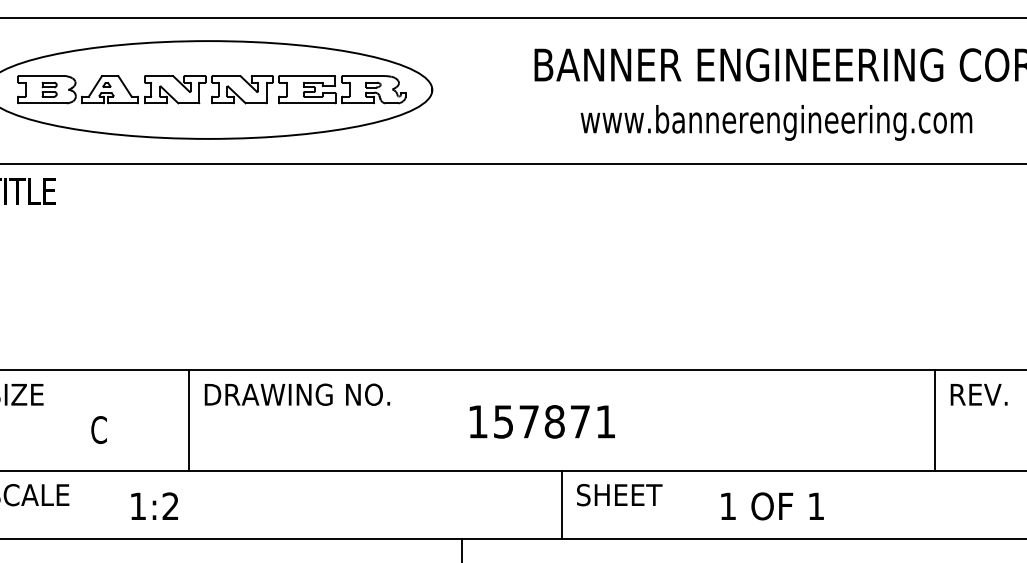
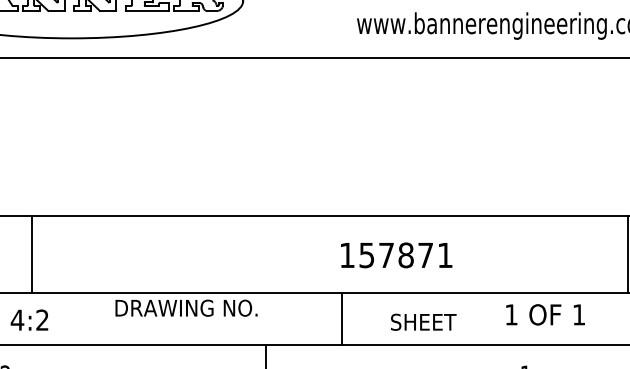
text: (297, 394) -> (186, 308), moved
line: (188, 420) -> (31, 254), moved
text: (541, 421) -> (395, 255), moved
text: (619, 495) -> (423, 322), moved
text: (137, 505) -> (17, 319), 1:2 -> 4:2
text: (772, 506) -> (545, 314), moved

